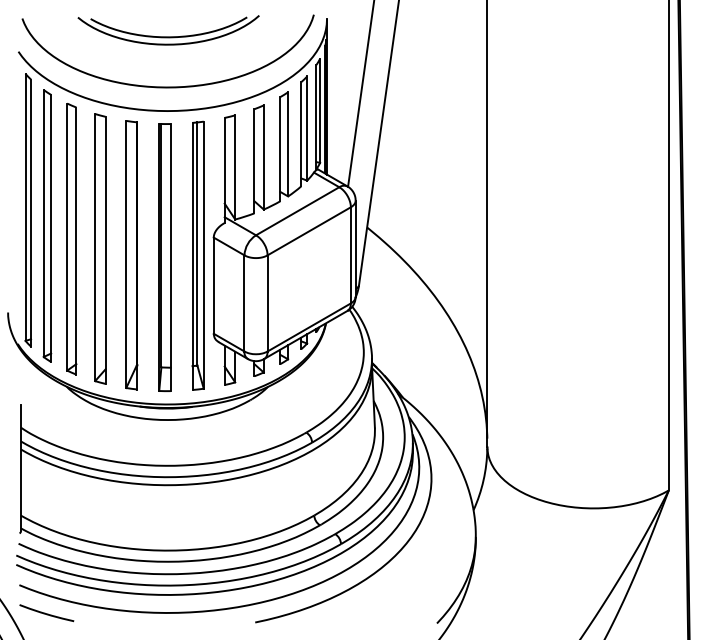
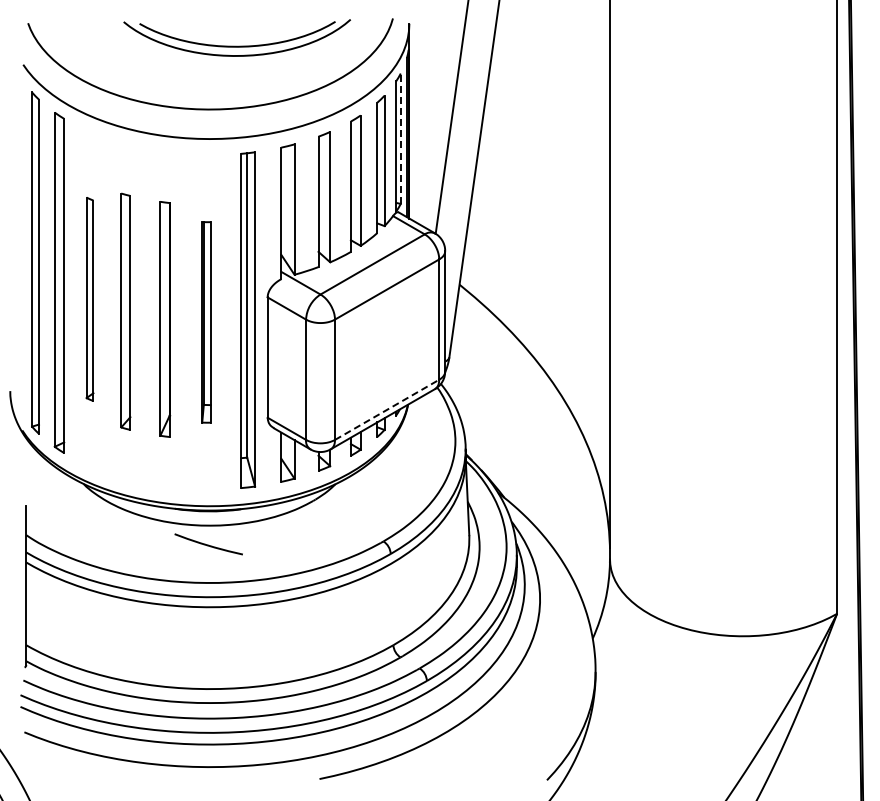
part: (168, 36) -> (236, 45), moved
line: (319, 110) -> (400, 138), solid -> dashed
part: (71, 239) -> (89, 299), size x0.6
part: (100, 248) -> (125, 311), size x0.7
part: (132, 255) -> (165, 319), size x0.7
part: (164, 257) -> (206, 322), size x0.6
line: (309, 327) -> (387, 409), solid -> dashed
curve: (46, 613) -> (208, 544), moved

